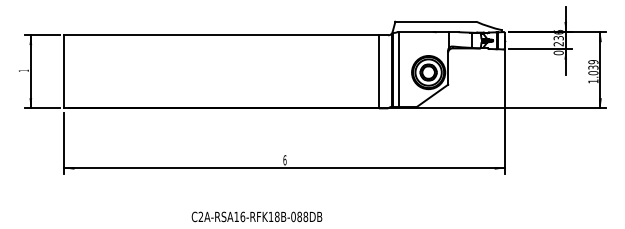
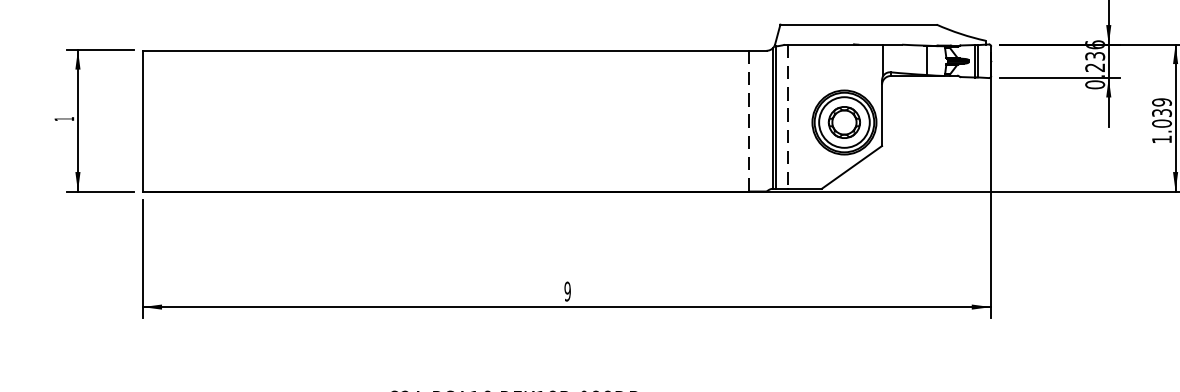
line: (399, 70) -> (788, 118), solid -> dashed
line: (378, 71) -> (747, 120), solid -> dashed
text: (284, 160) -> (566, 291), 6 -> 9

